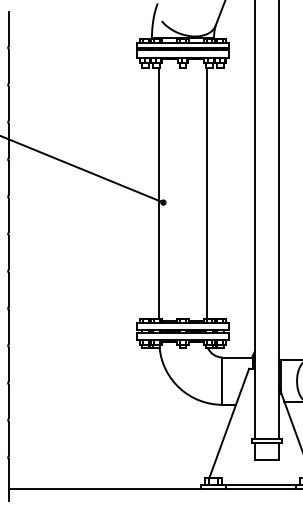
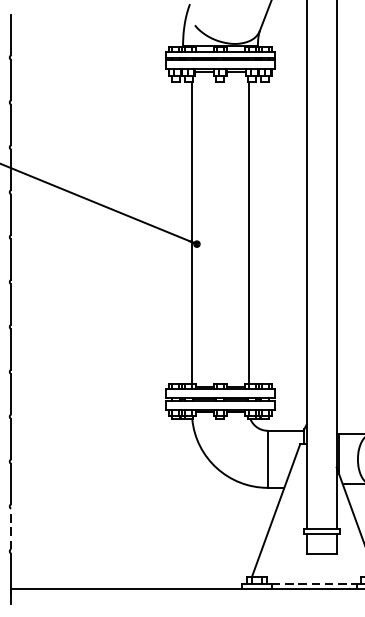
line: (9, 438) -> (11, 528), solid -> dashed
line: (261, 484) -> (315, 583), solid -> dashed

